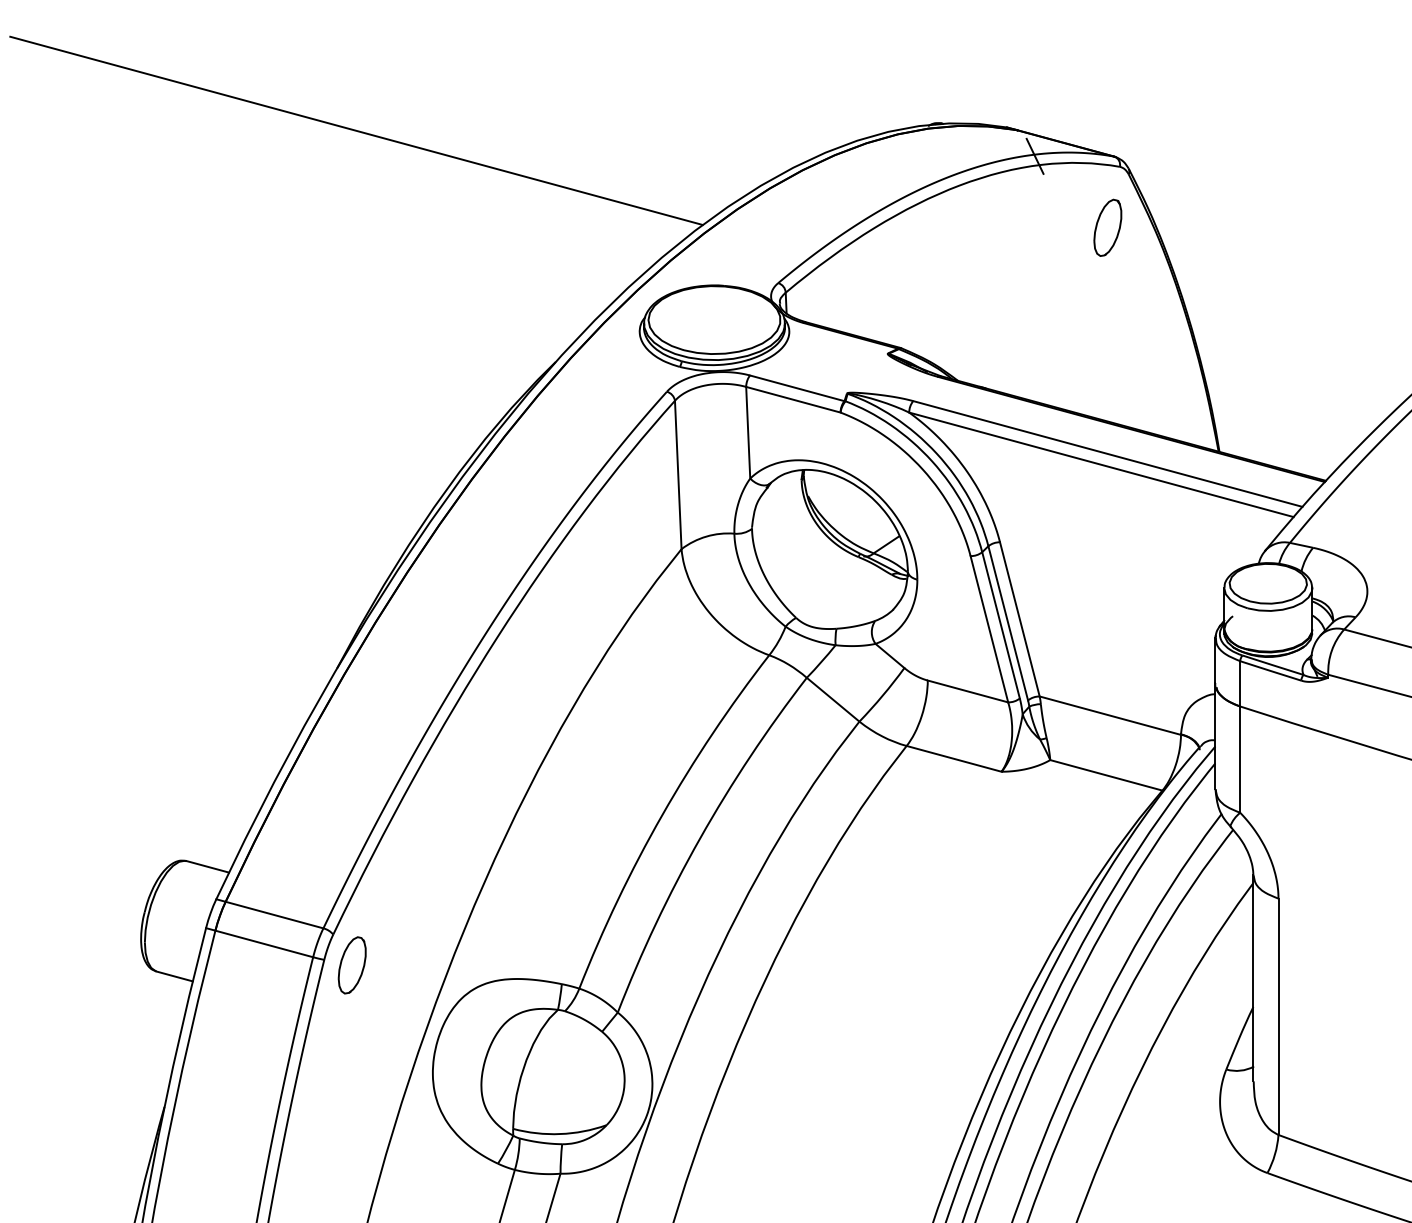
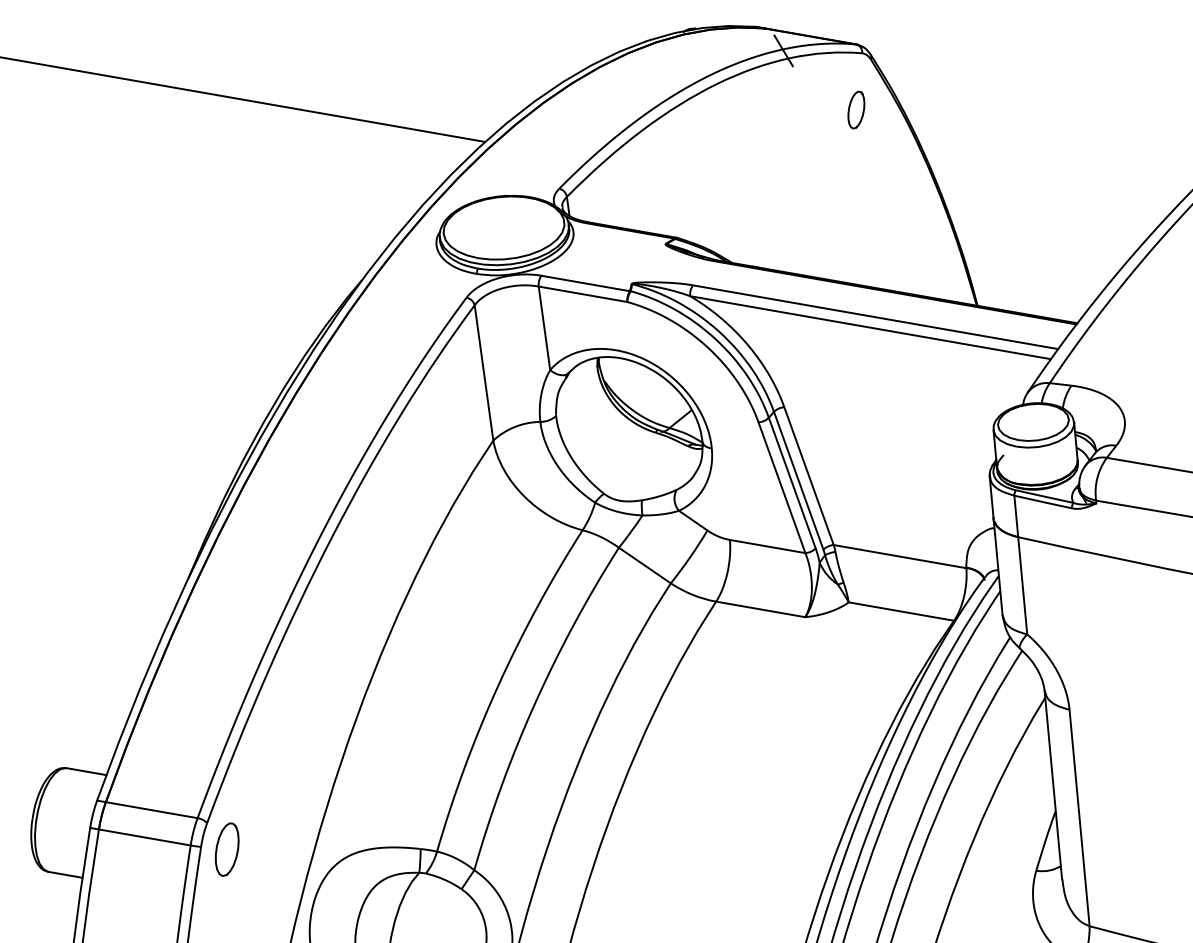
part: (1107, 227) -> (855, 109), size x0.7

